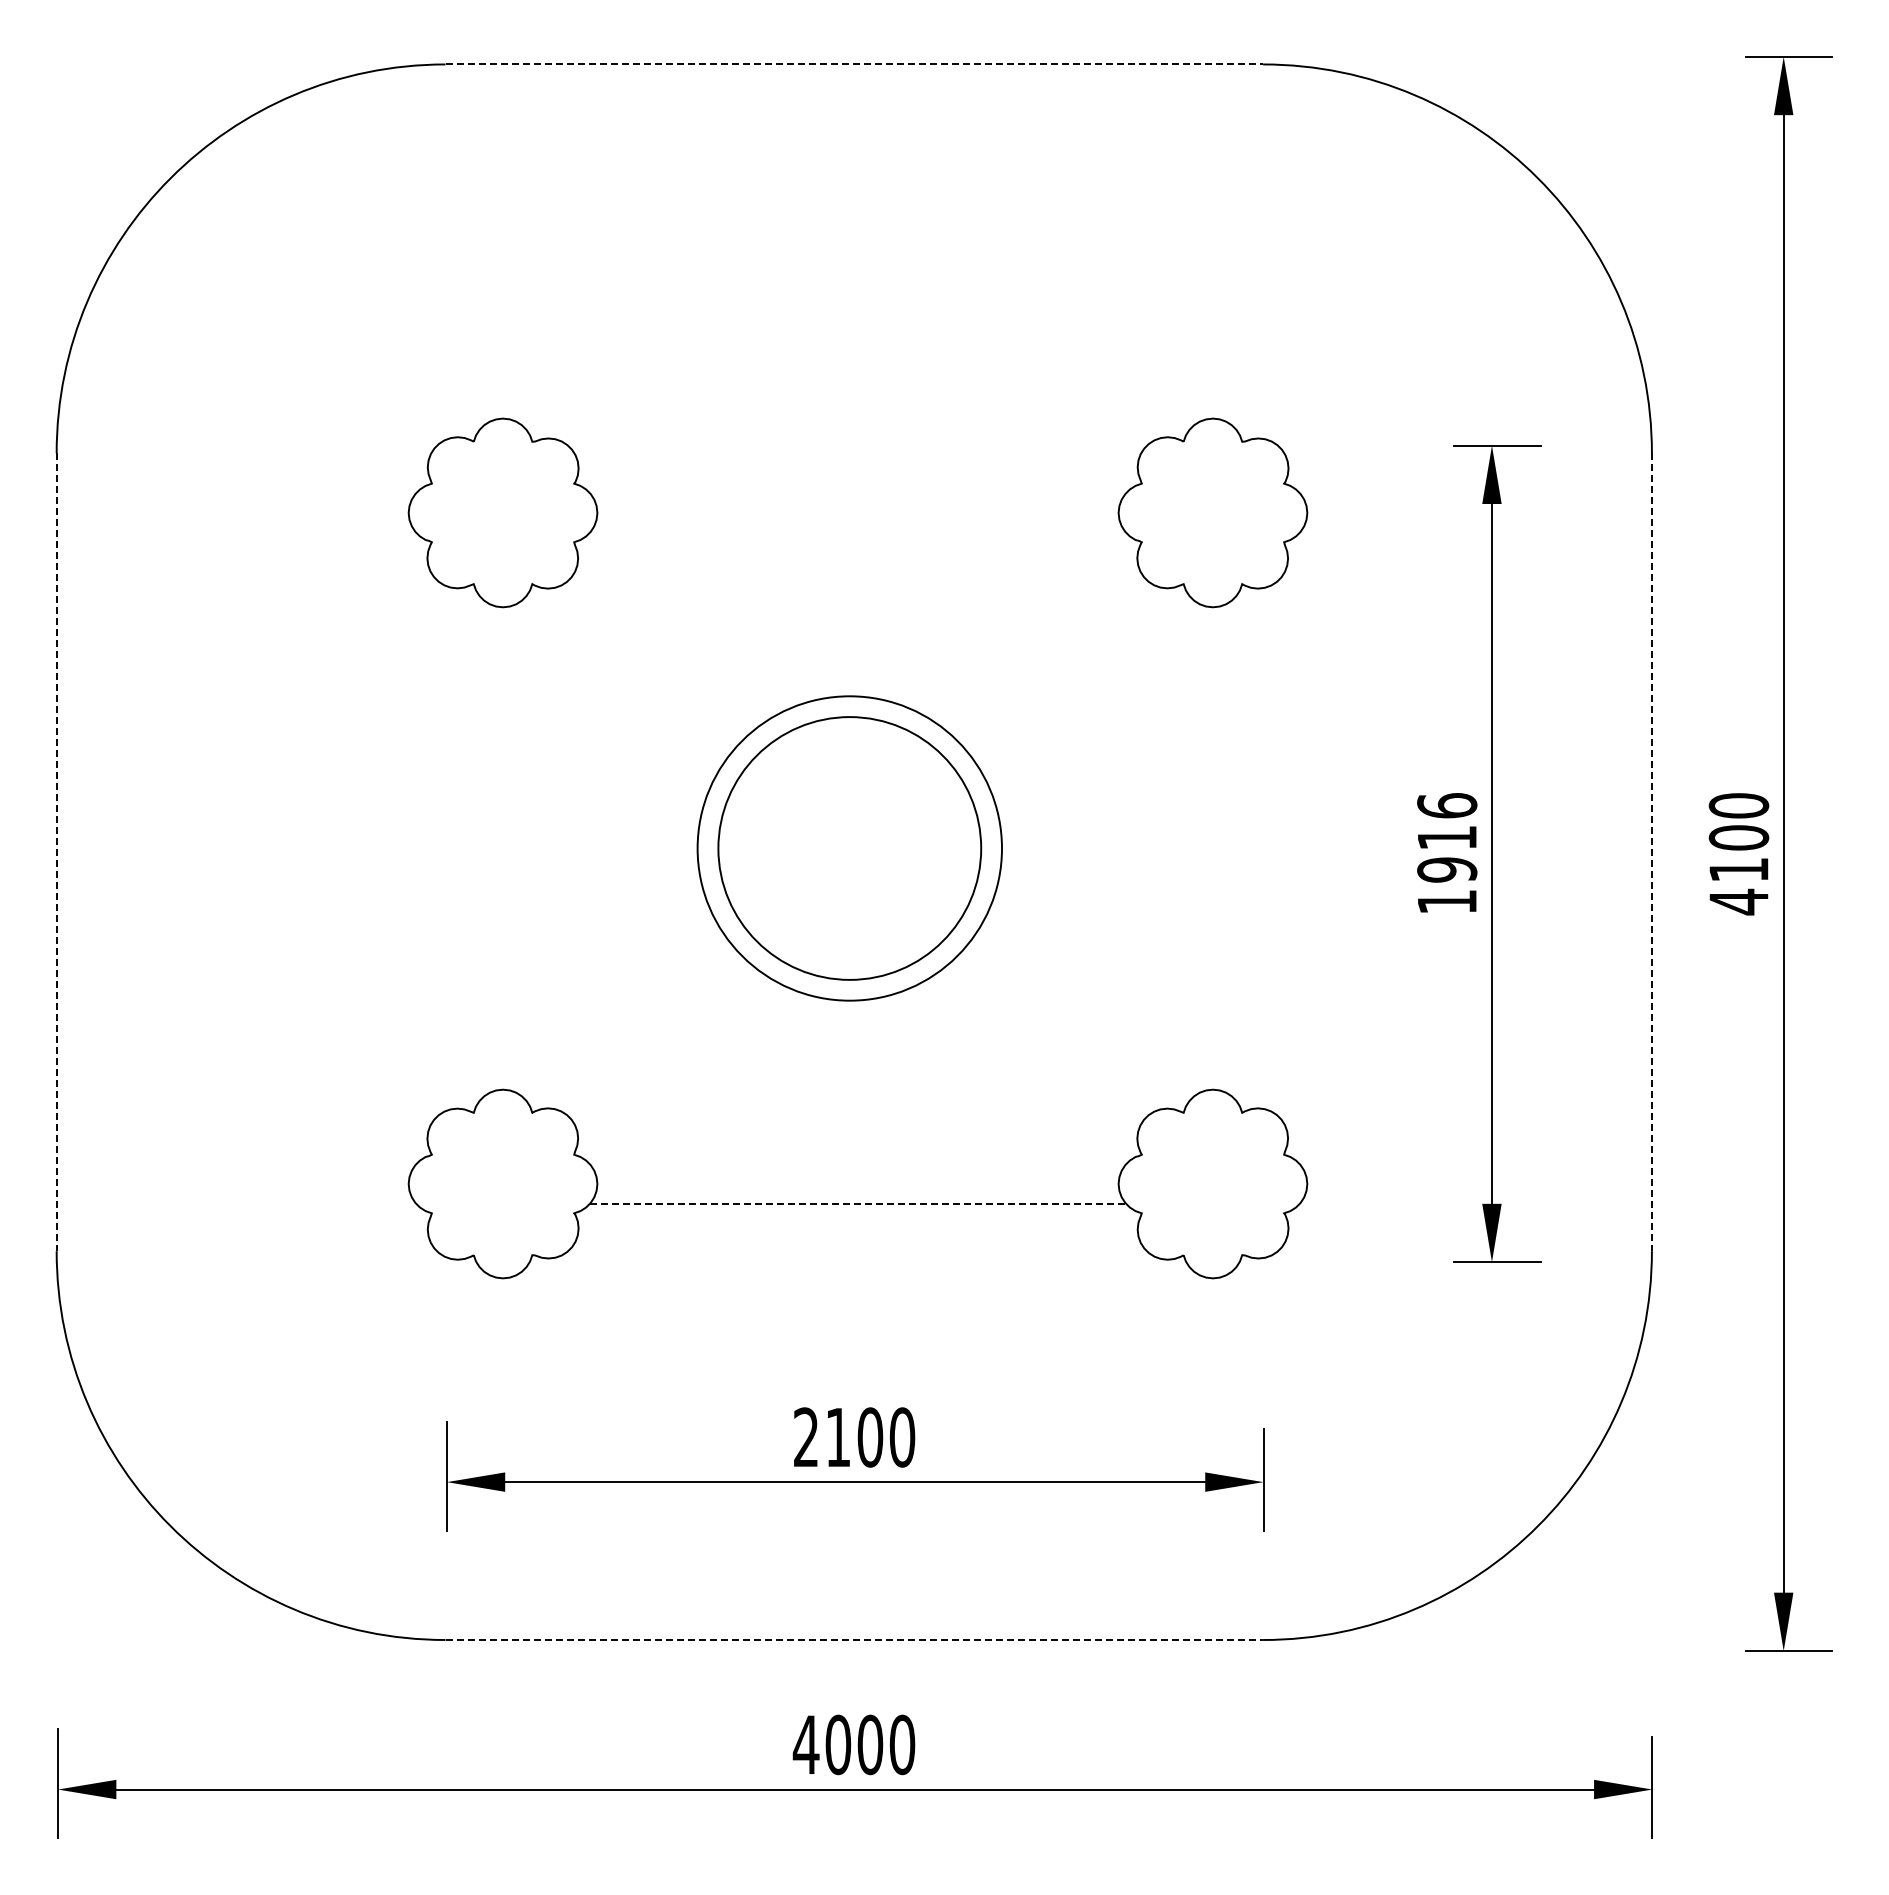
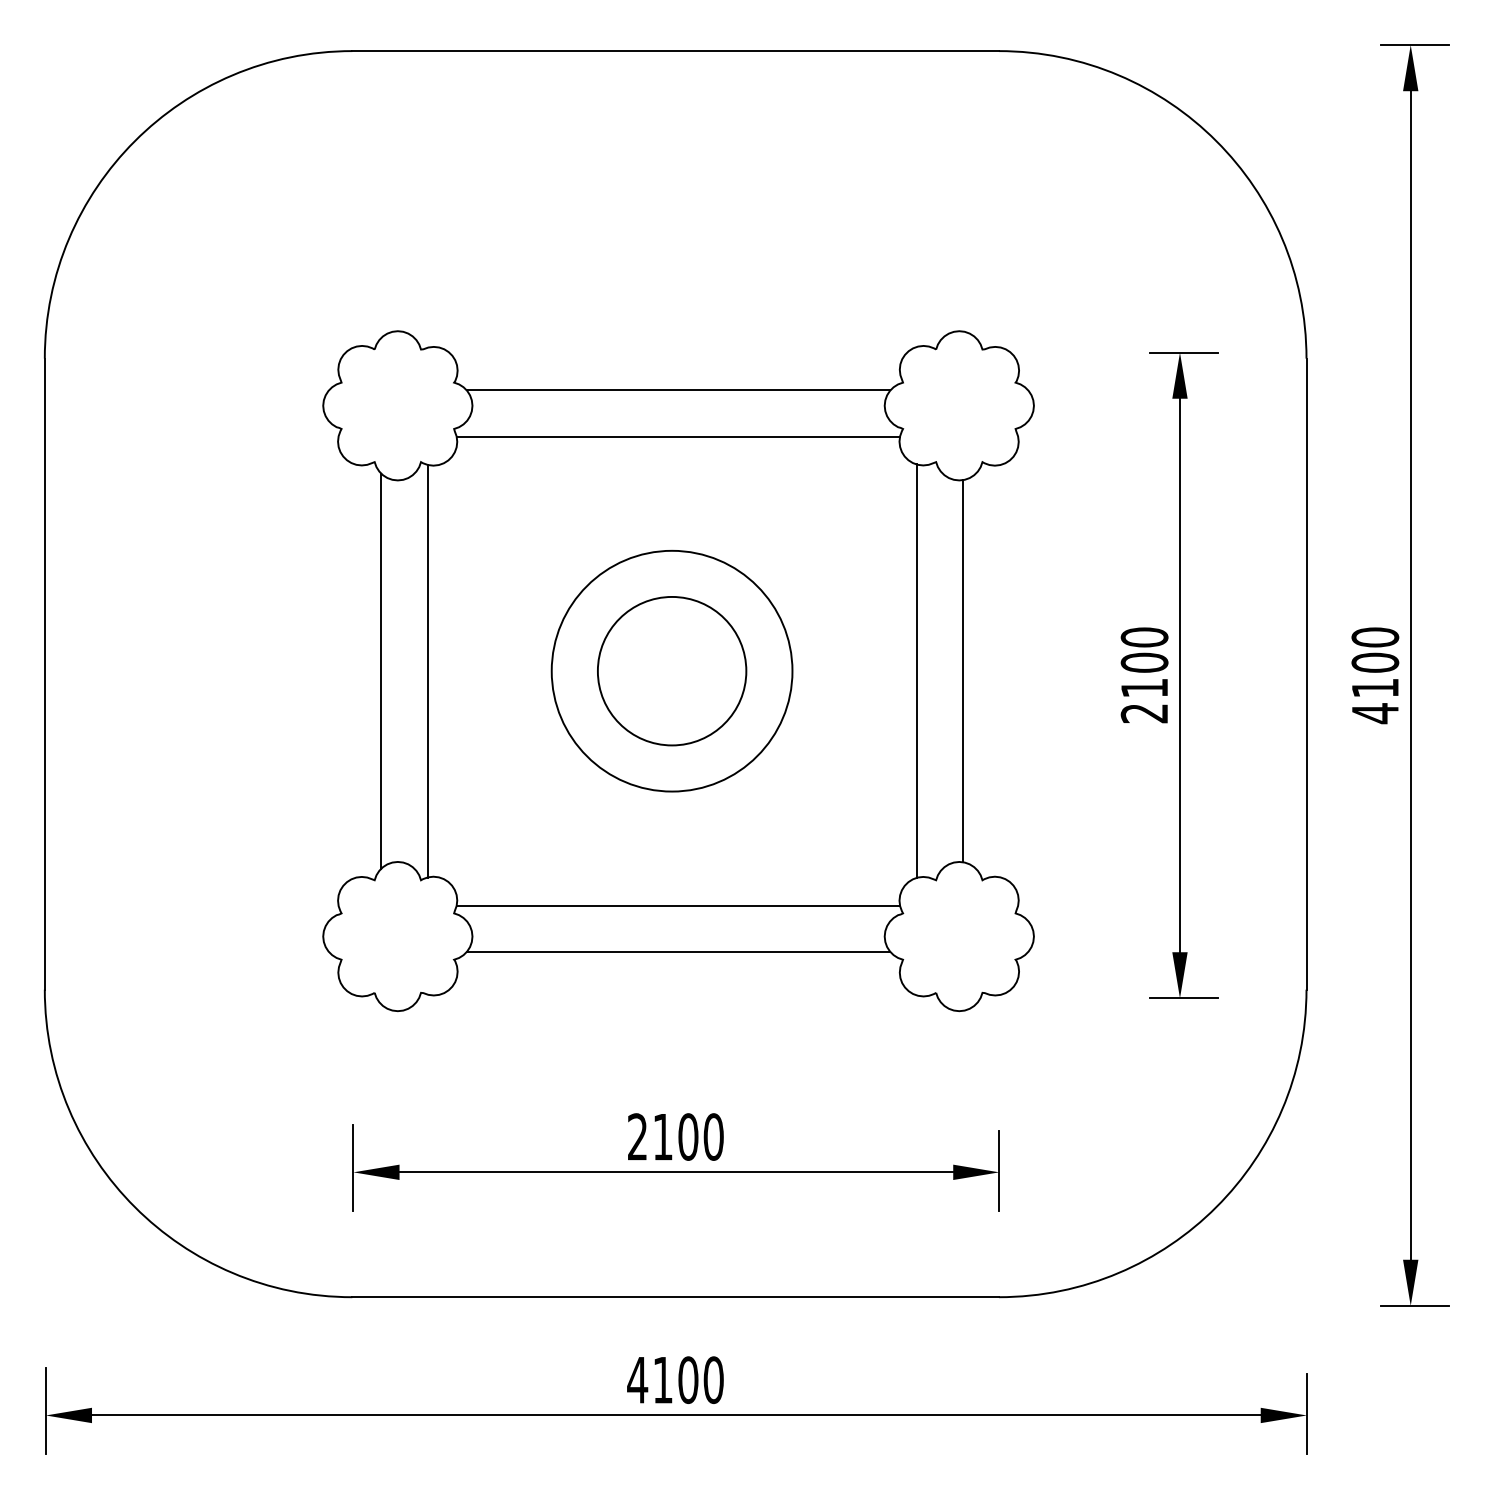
line: (854, 64) -> (675, 51), dashed -> solid
line: (857, 493) -> (678, 390), added
line: (857, 551) -> (678, 436), added
line: (482, 848) -> (381, 671), added
line: (540, 848) -> (427, 671), added
circle: (849, 848) -> (671, 671), size x0.71
line: (1159, 848) -> (917, 671), added
line: (1217, 848) -> (962, 671), added
line: (56, 852) -> (44, 674), dashed -> solid
line: (1651, 852) -> (1306, 674), dashed -> solid
text: (1447, 853) -> (1144, 675), 1916 -> 2100
line: (857, 1145) -> (678, 906), added
line: (858, 1203) -> (678, 951), dashed -> solid
line: (854, 1640) -> (675, 1297), dashed -> solid
text: (838, 1744) -> (663, 1379), 4000 -> 4100

